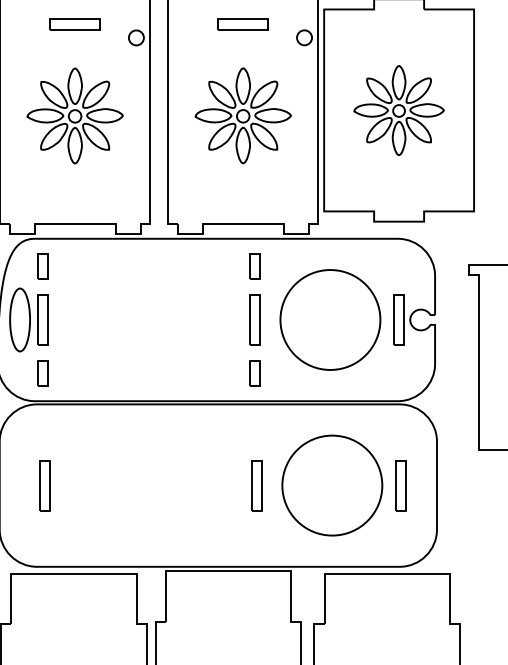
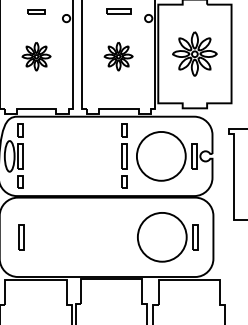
part: (74, 25) -> (36, 12), size x0.7
part: (74, 115) -> (36, 56), size x0.6
part: (242, 115) -> (118, 56), size x0.6
part: (257, 485) -> (125, 237), removed

